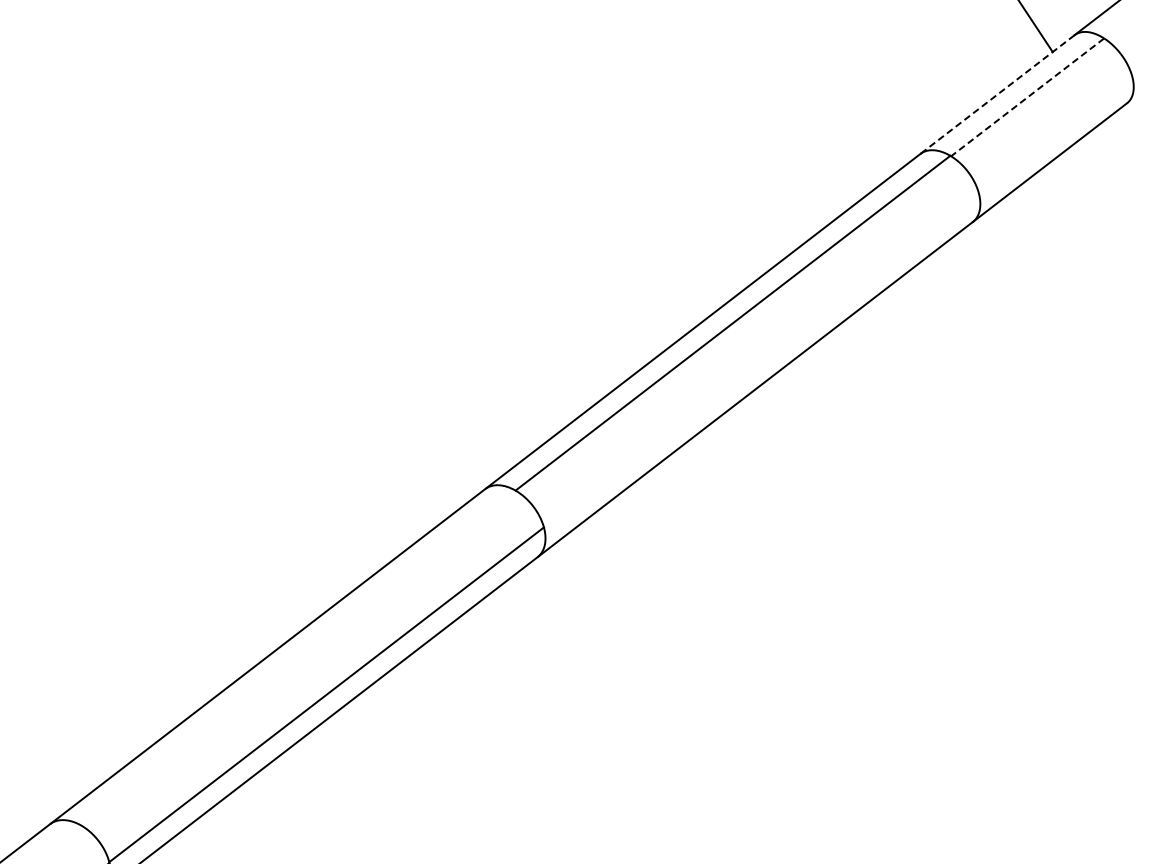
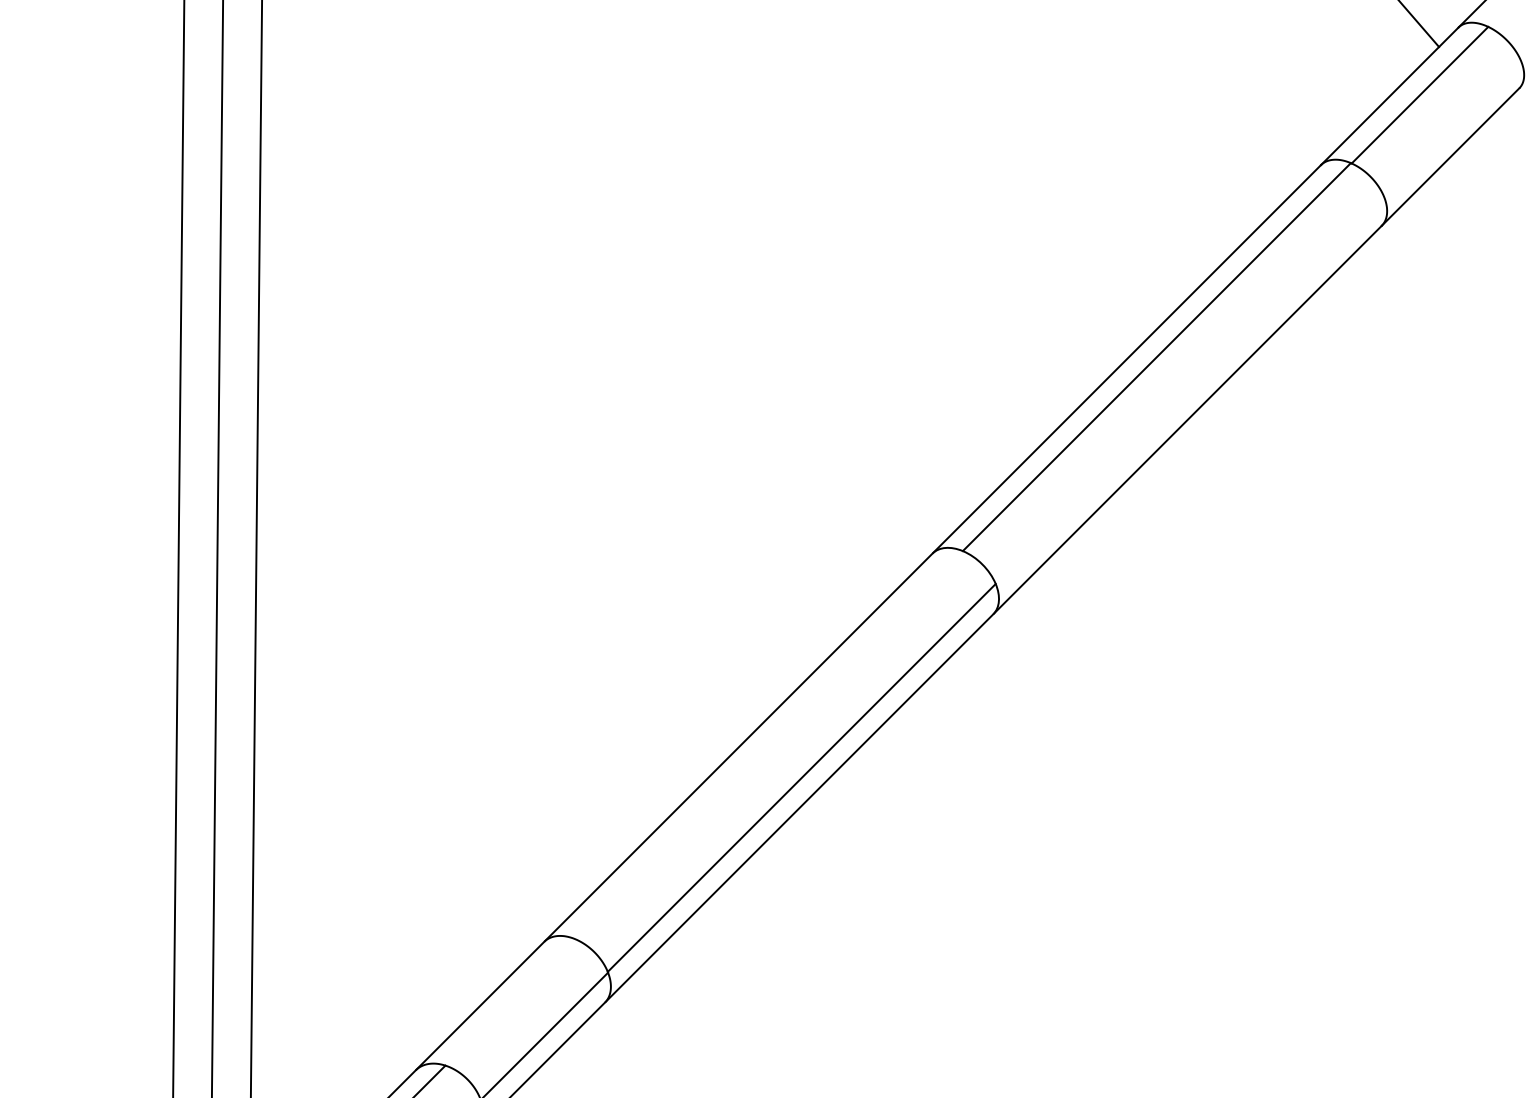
line: (997, 94) -> (1389, 96), dashed -> solid
line: (1028, 97) -> (1420, 95), dashed -> solid

